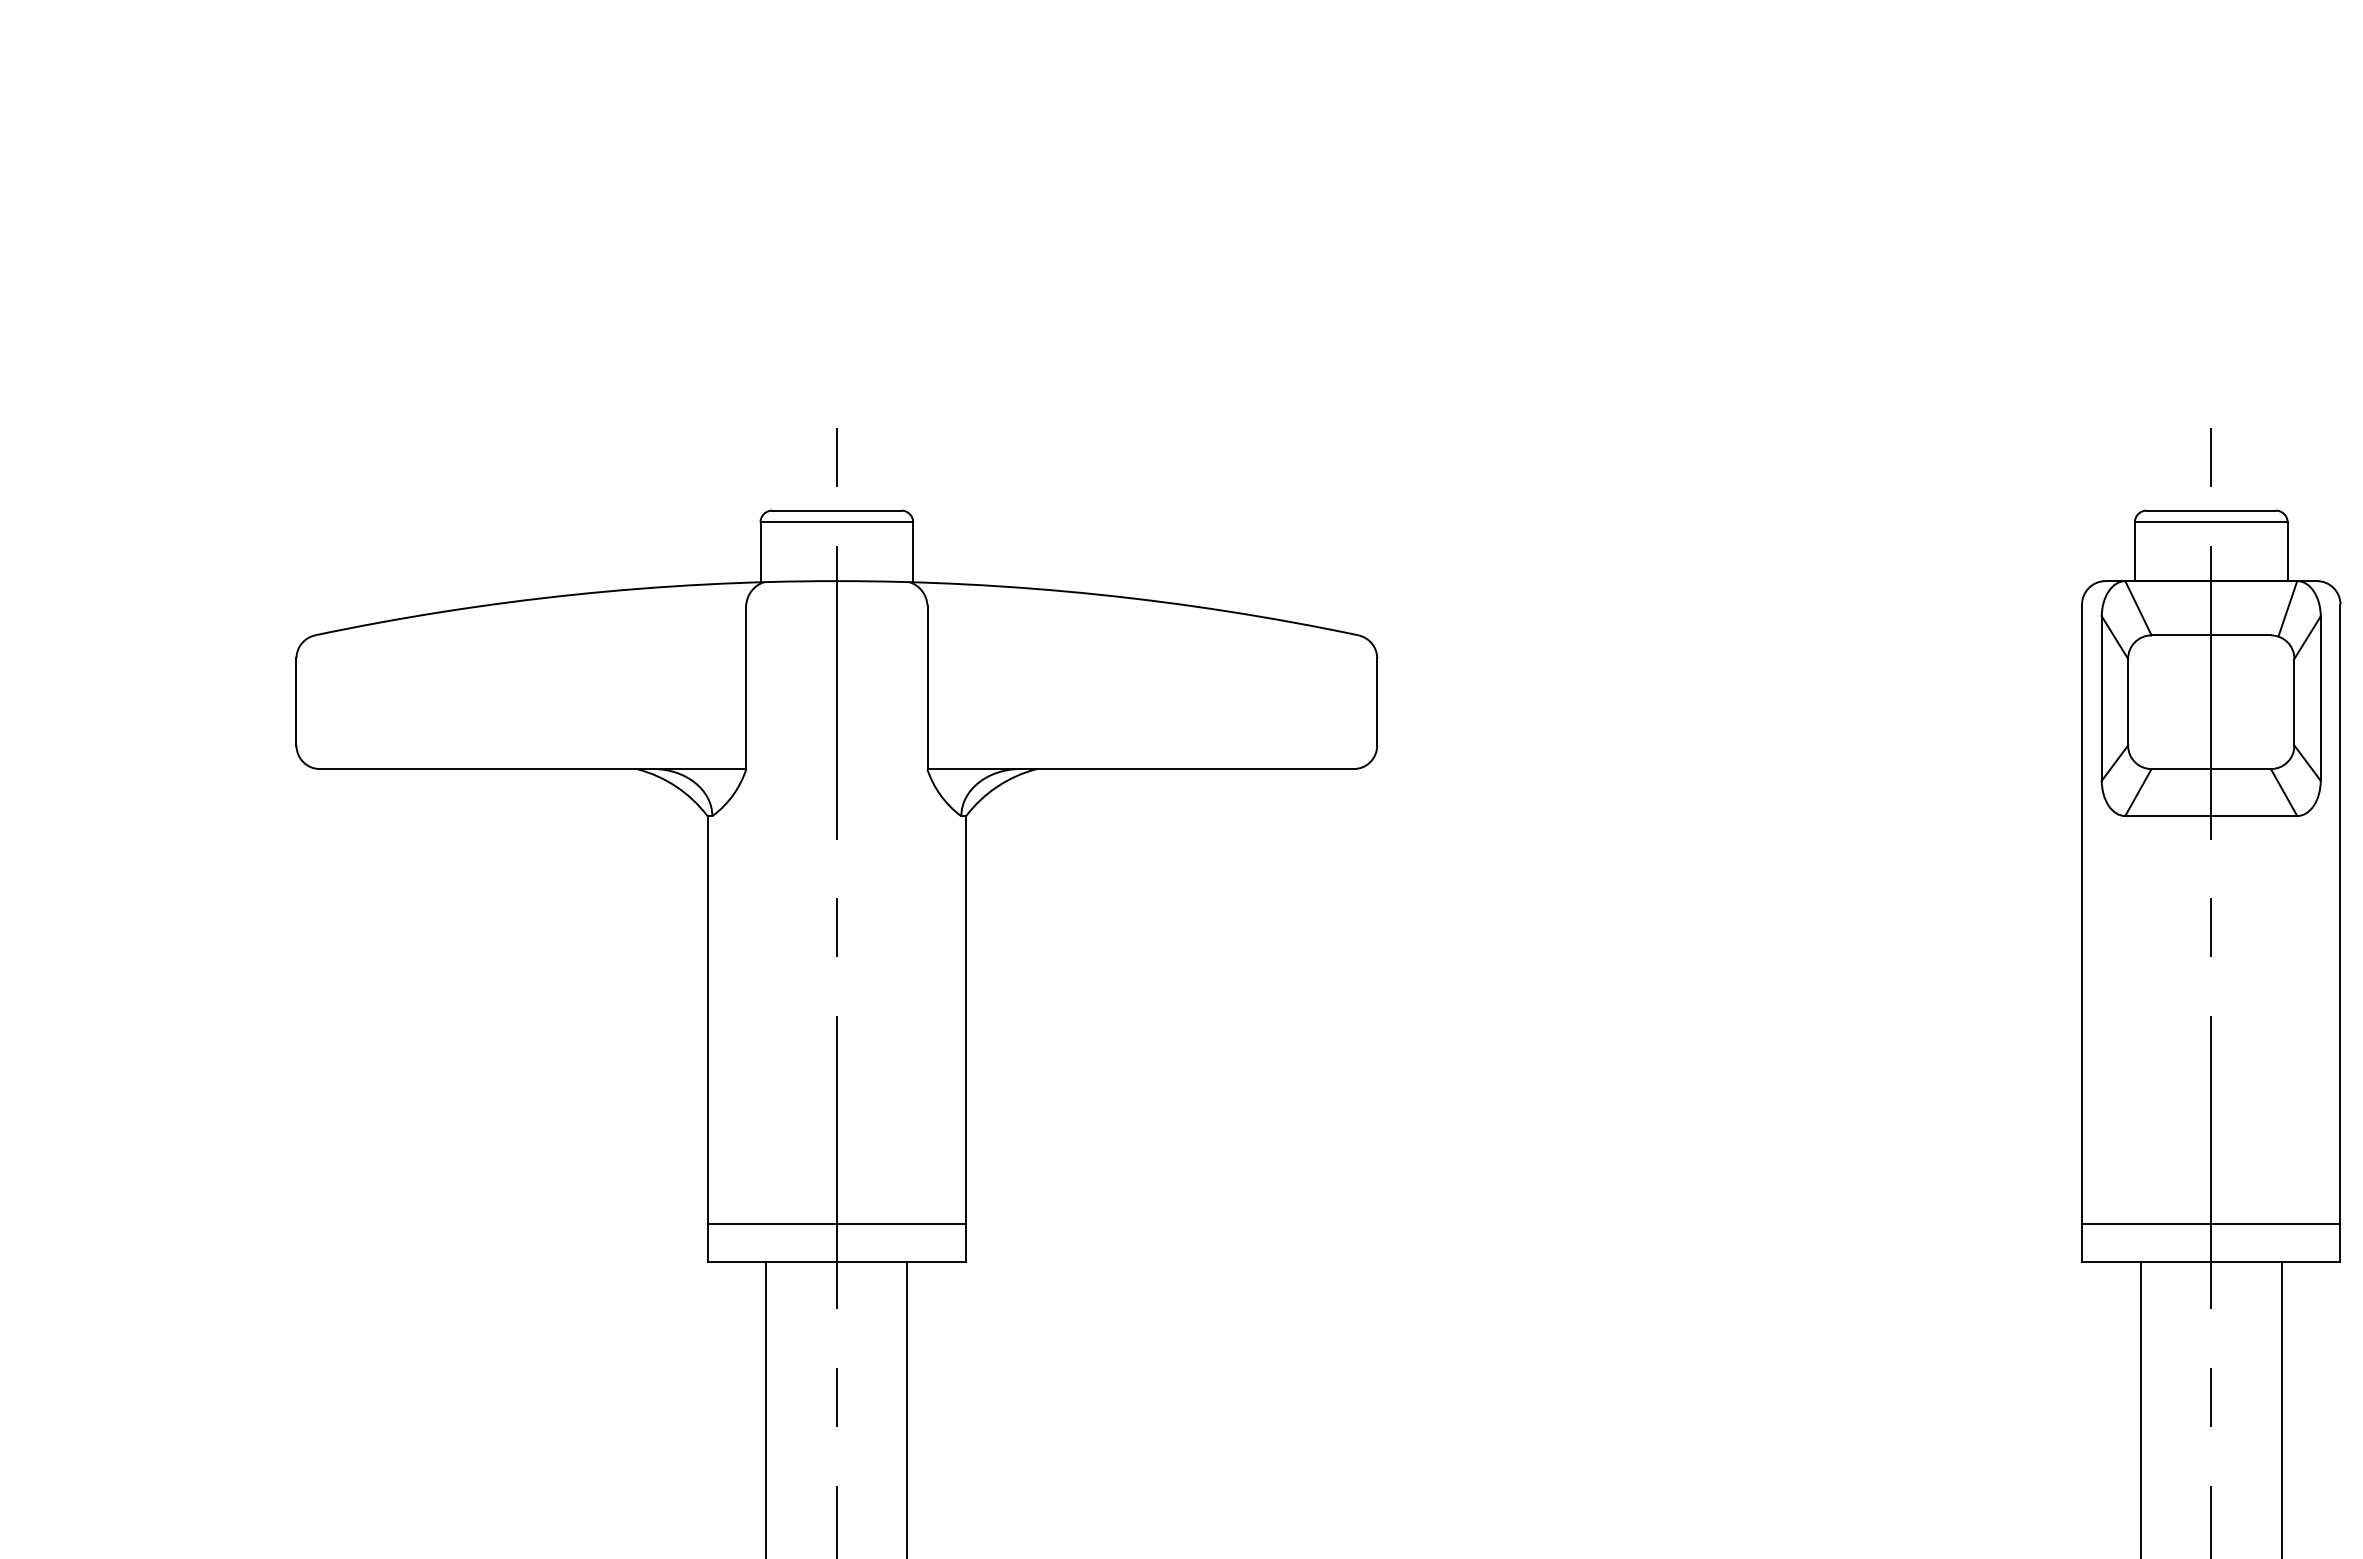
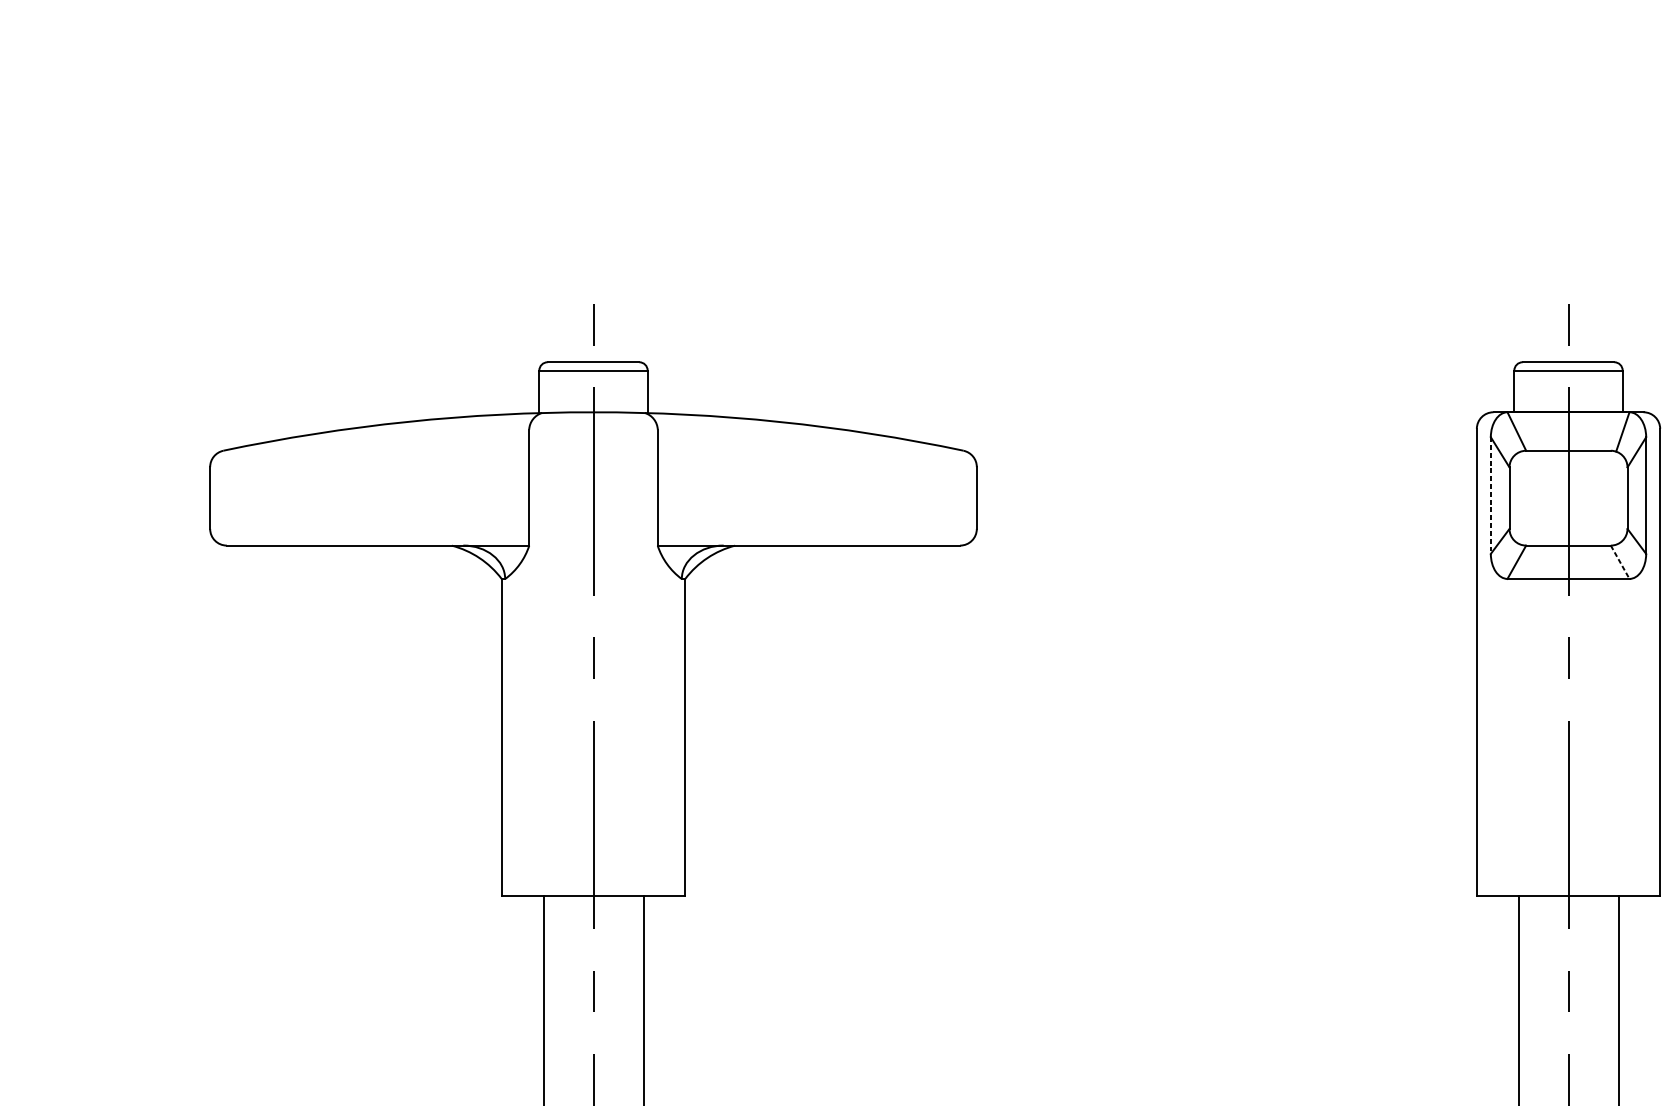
line: (2101, 699) -> (1490, 496), solid -> dashed
line: (2284, 792) -> (1620, 562), solid -> dashed
line: (836, 1223) -> (593, 867), removed
line: (2211, 1223) -> (1568, 867), removed

